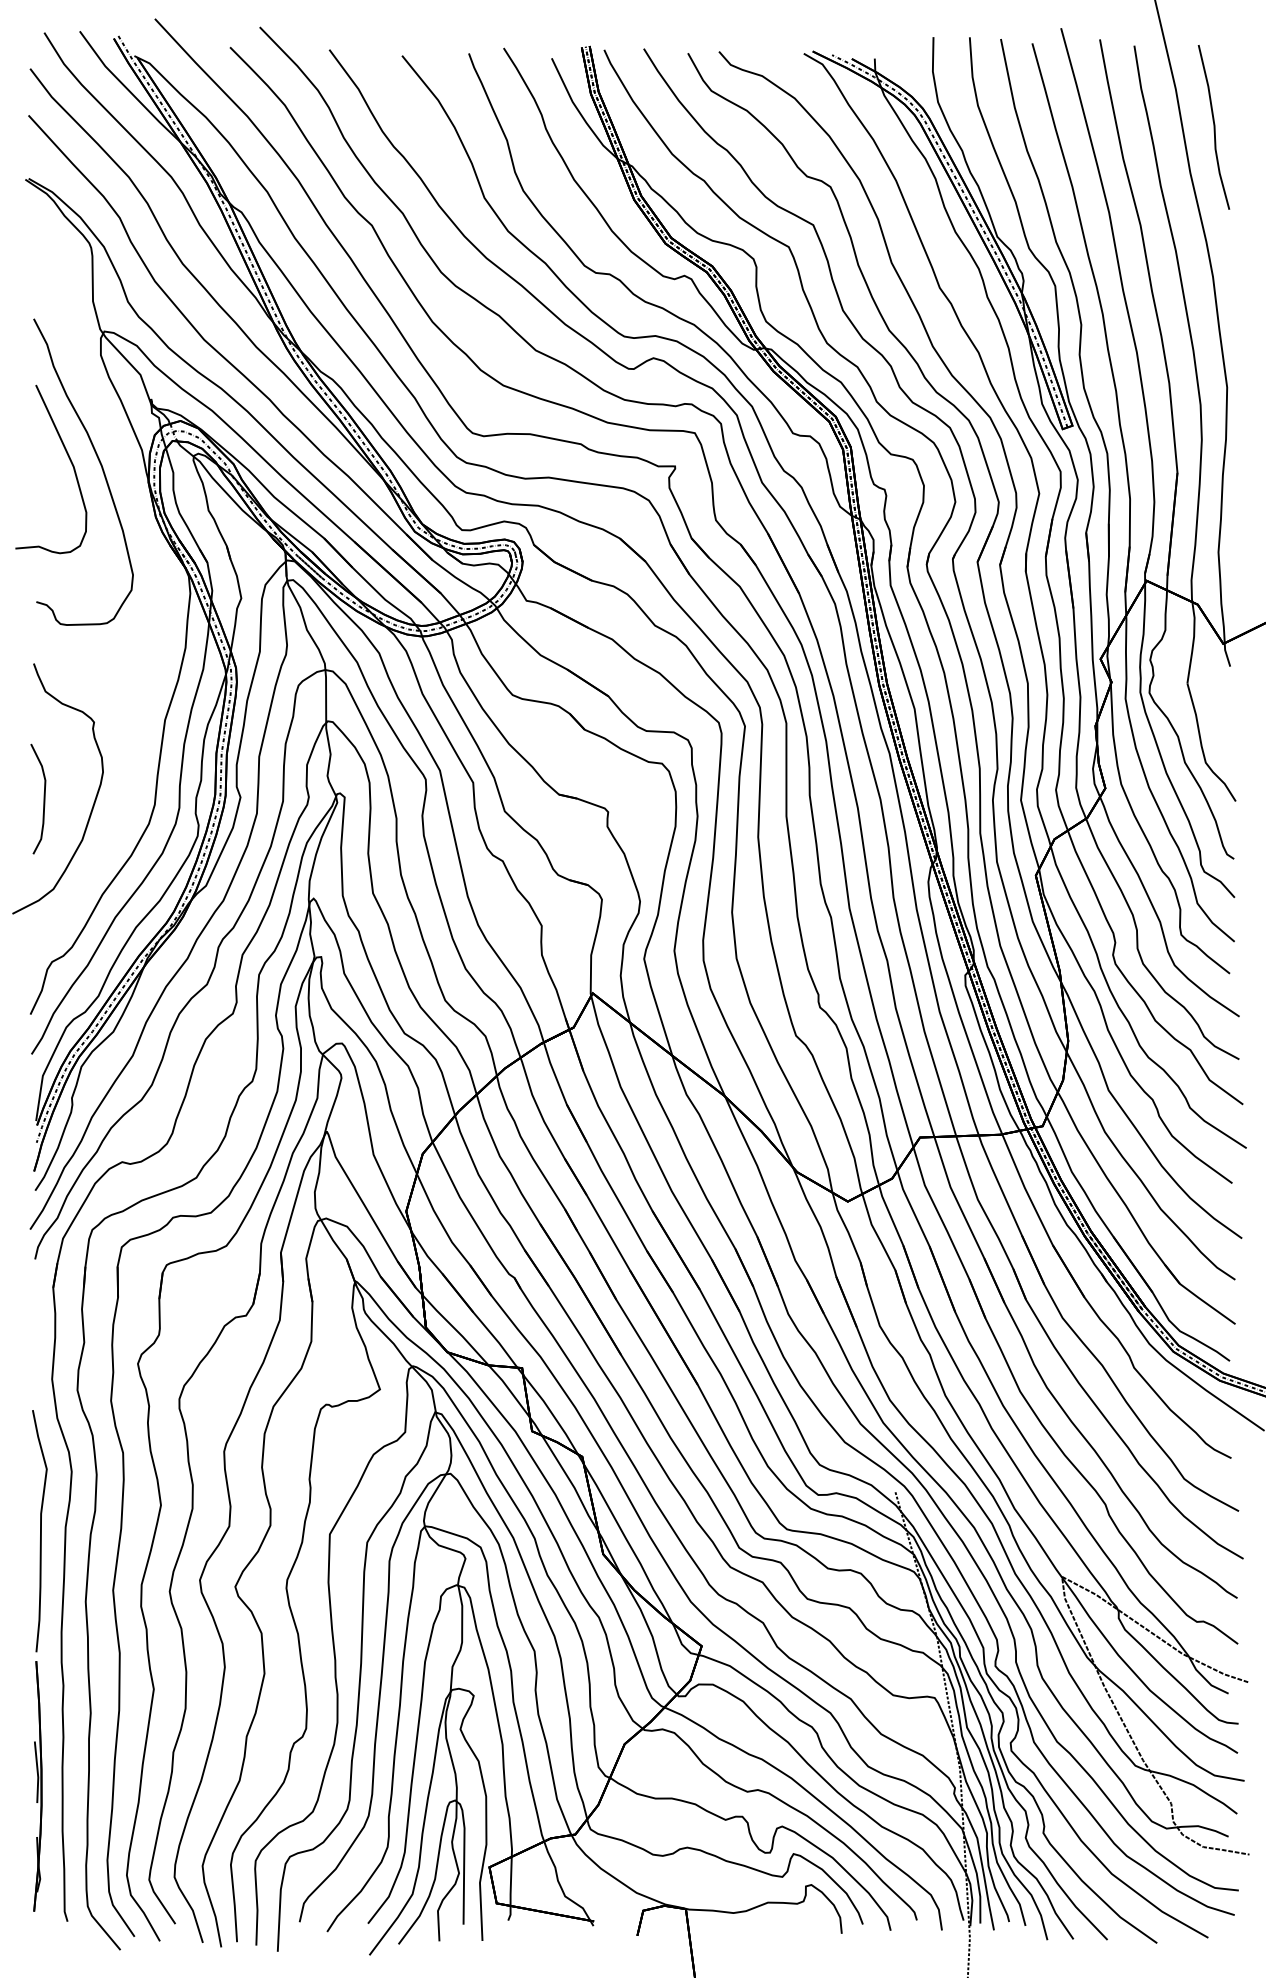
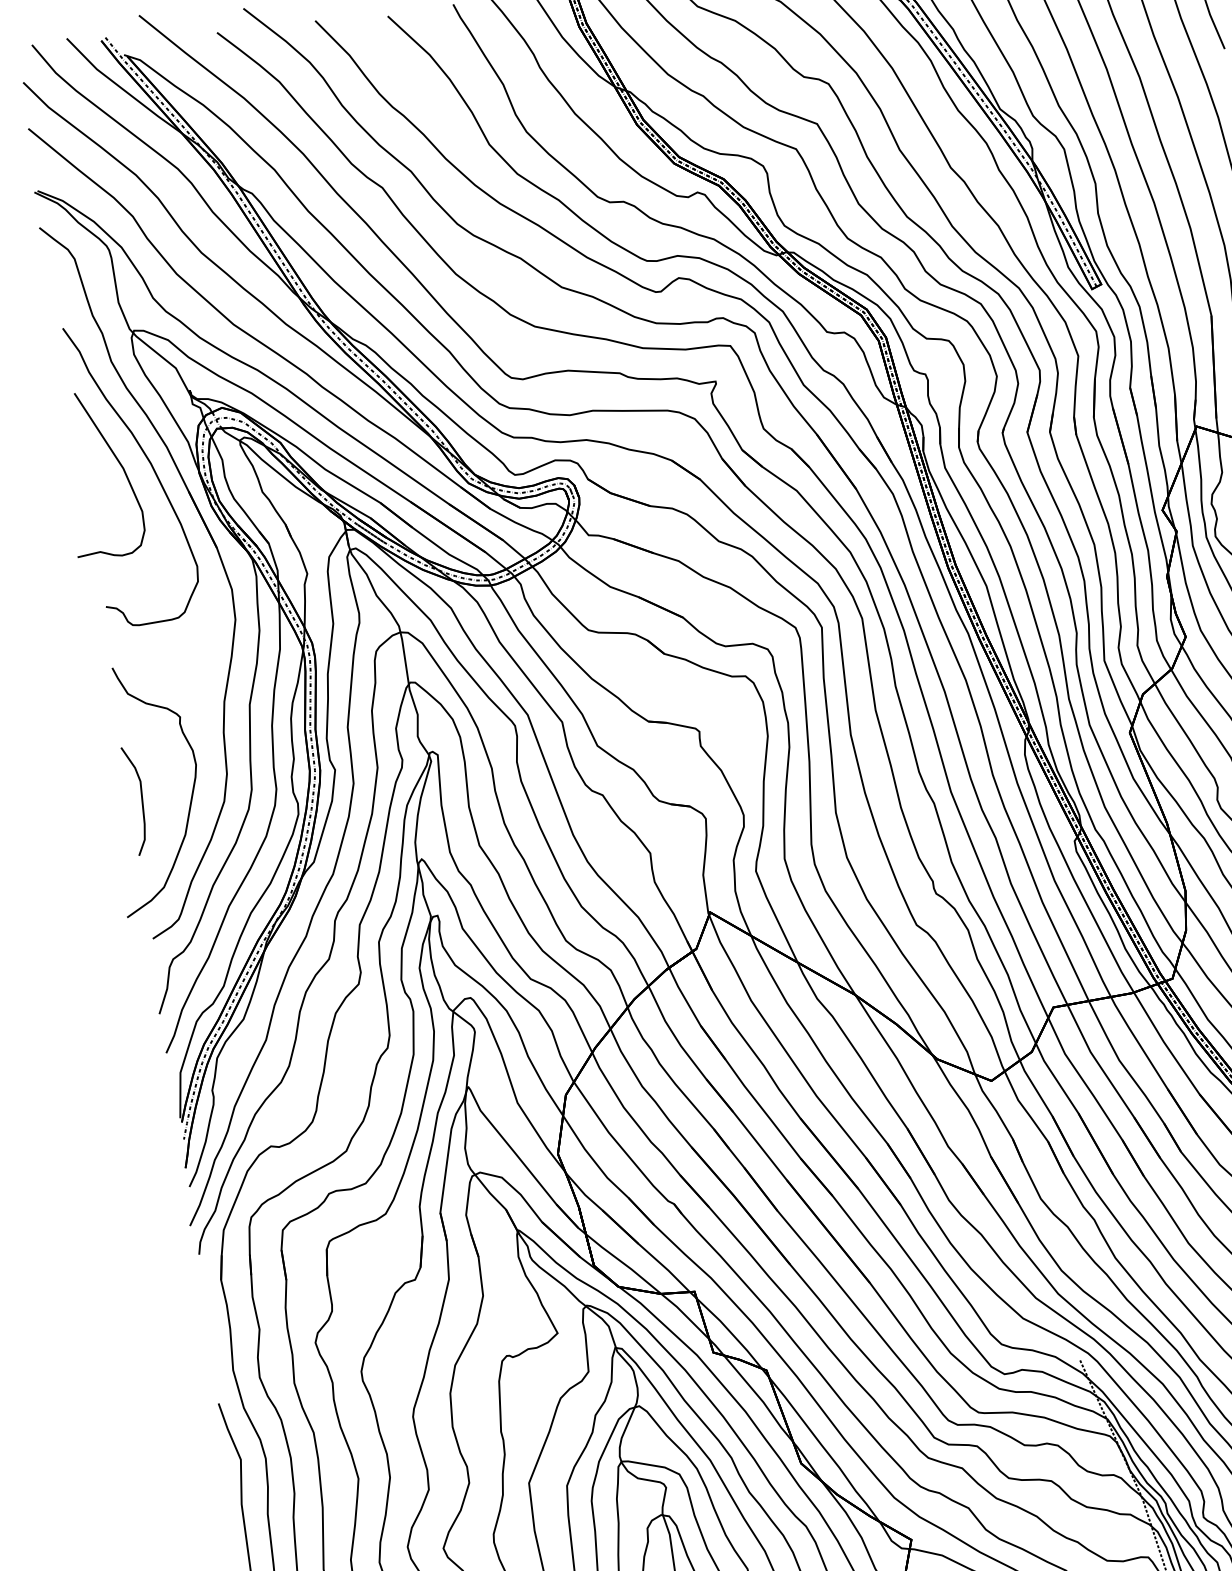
part: (155, 567) -> (218, 555), added

